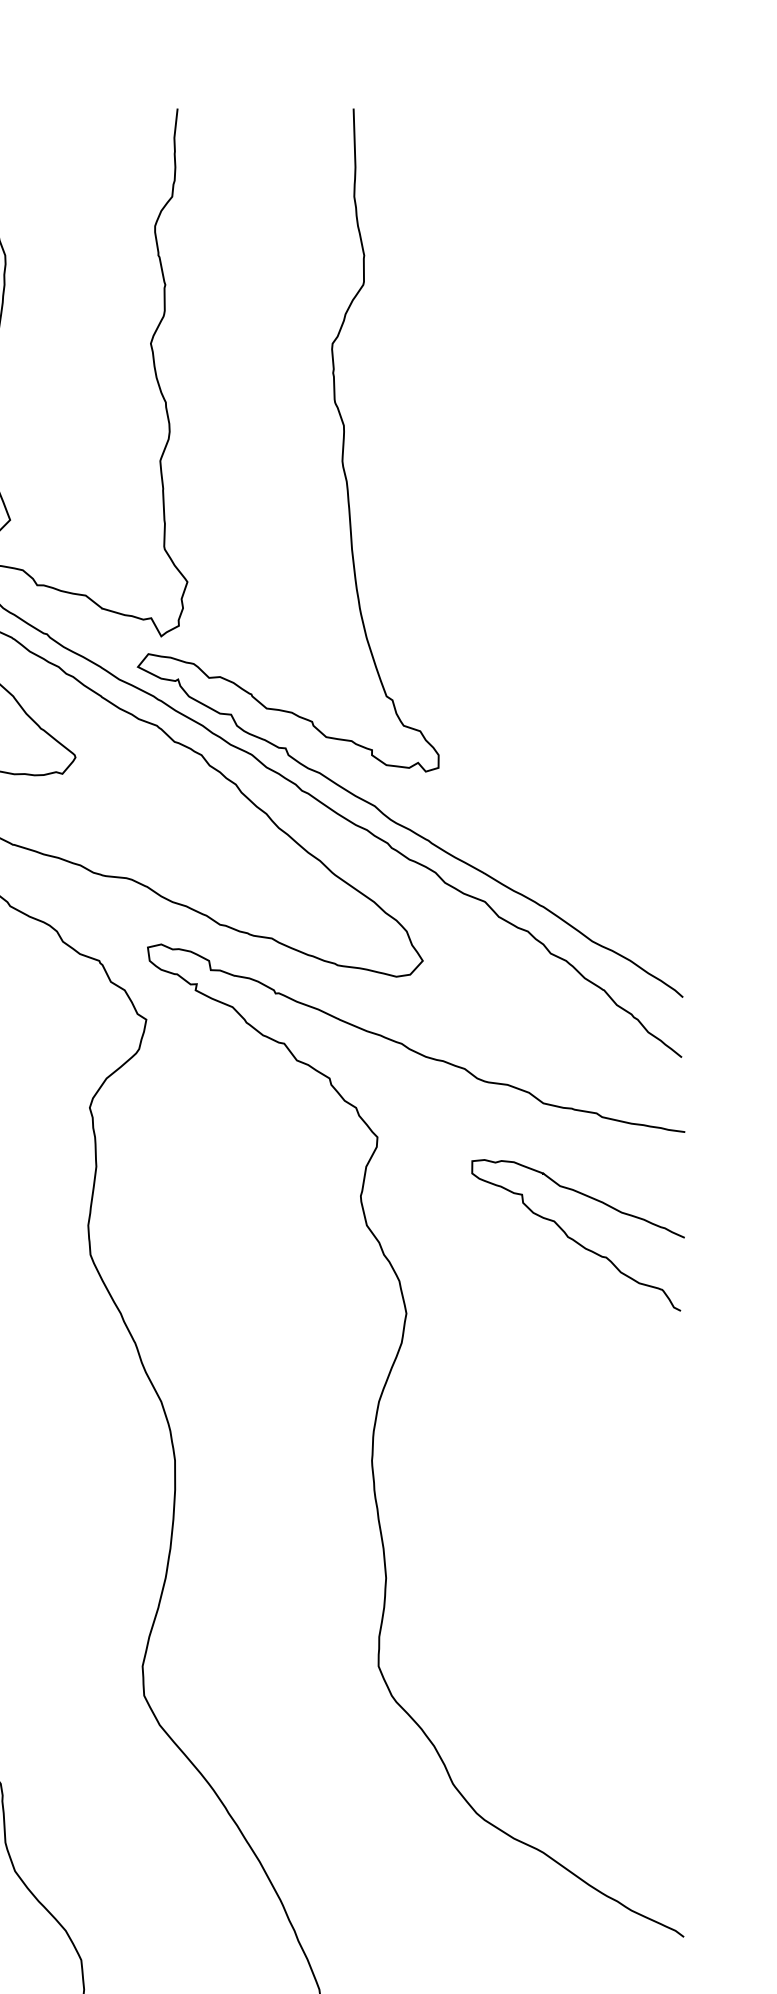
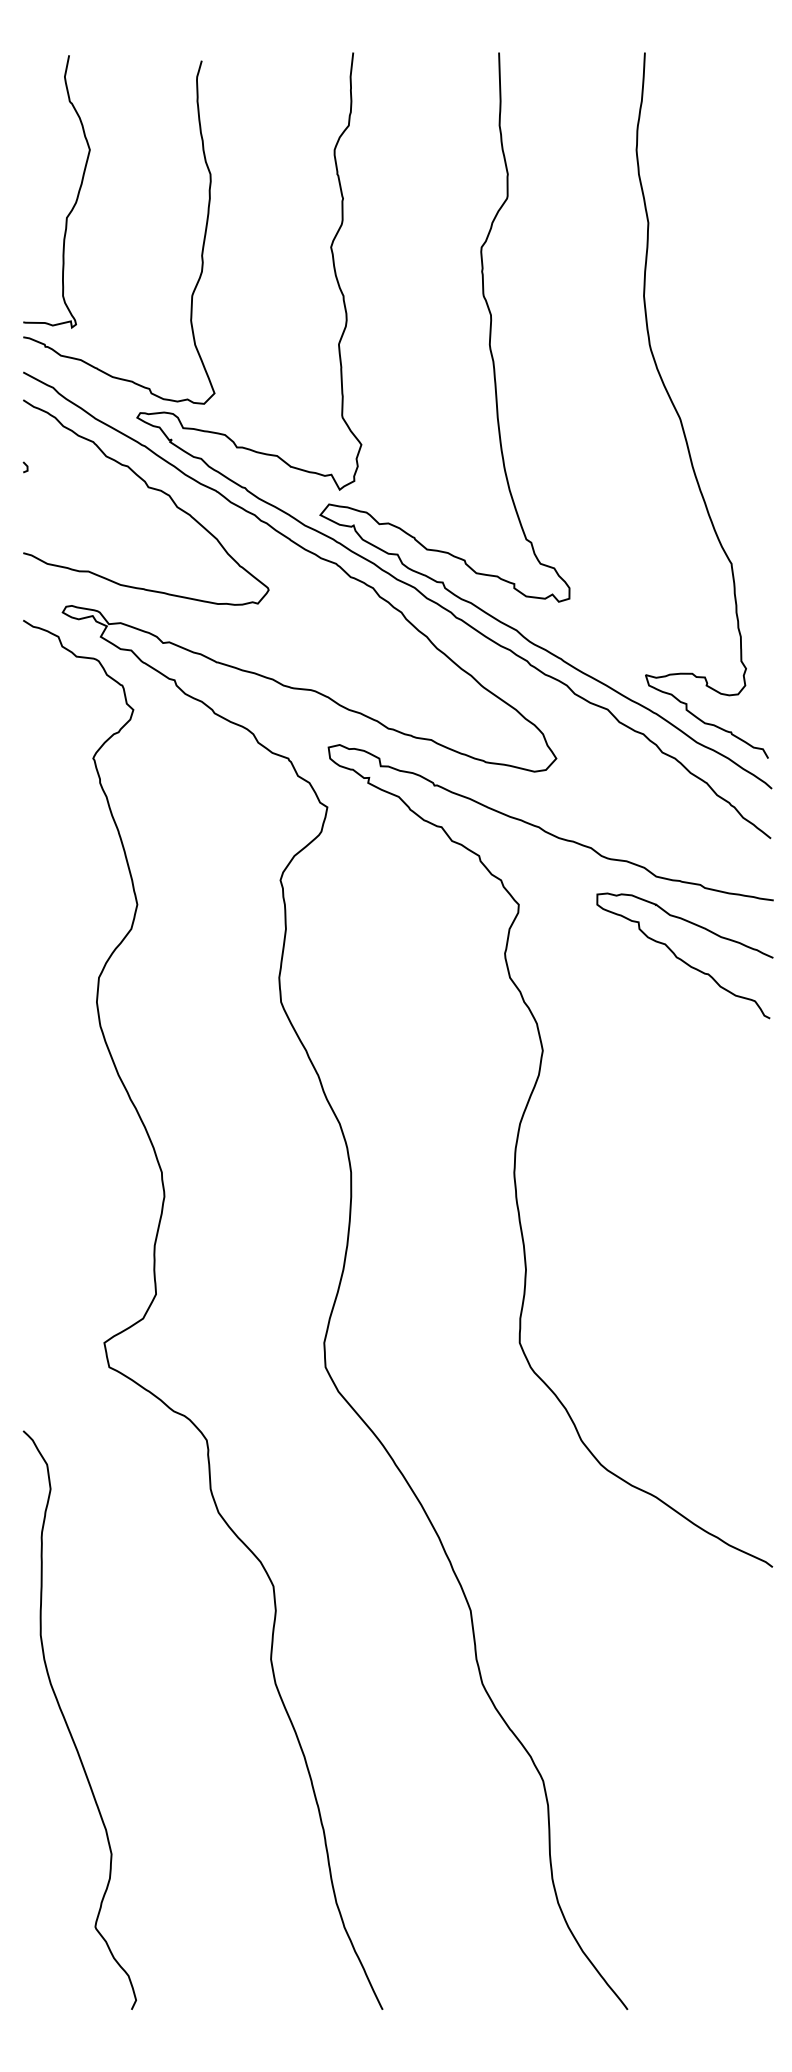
curve: (572, 547) -> (680, 416), added
curve: (573, 1238) -> (681, 958), moved

